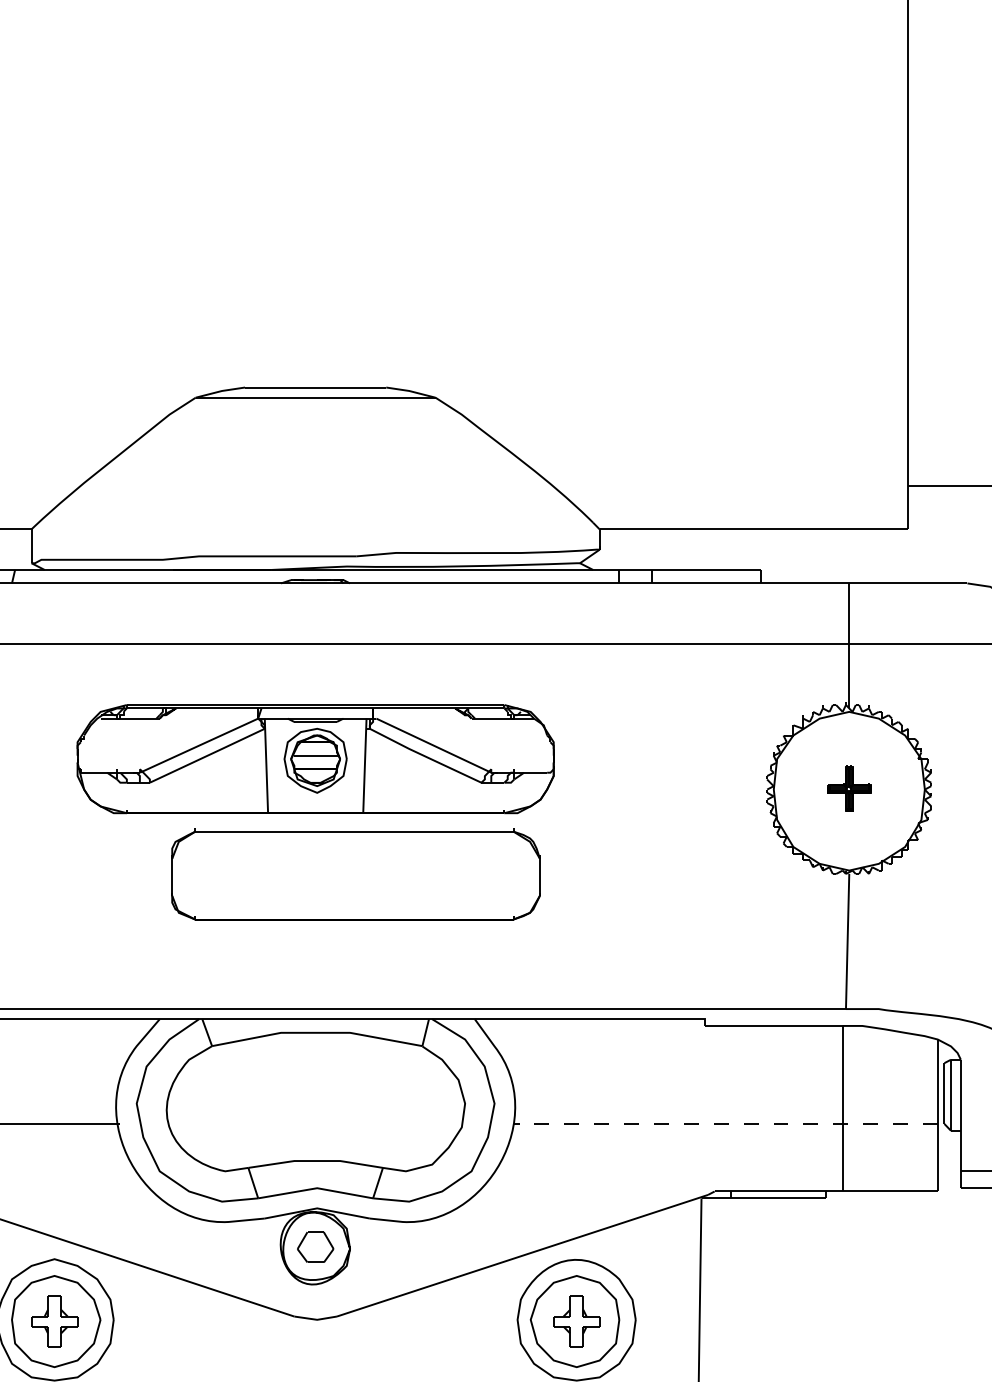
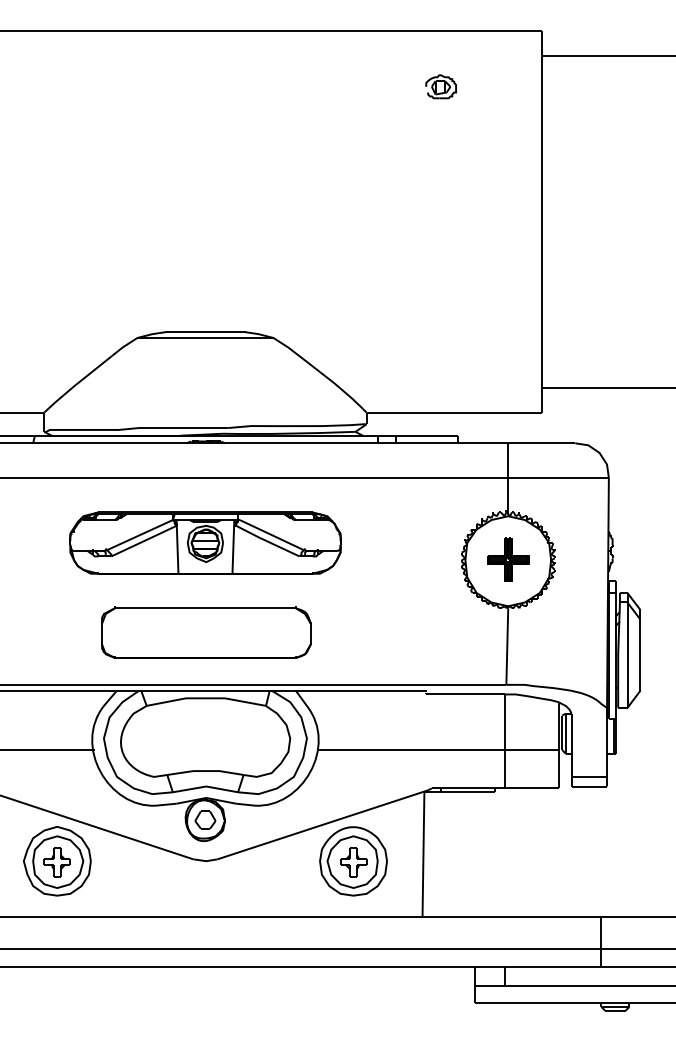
part: (849, 788) -> (508, 559), size x1.67
part: (356, 874) -> (206, 632), moved
line: (724, 1124) -> (437, 750), dashed -> solid

